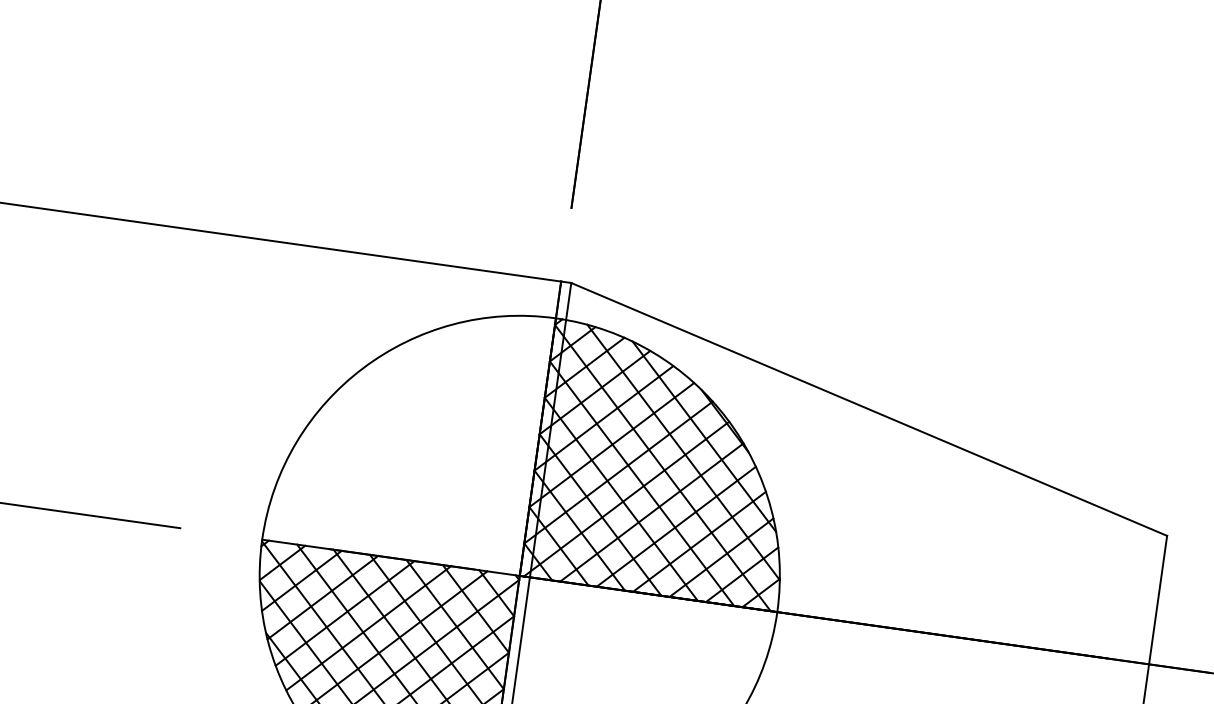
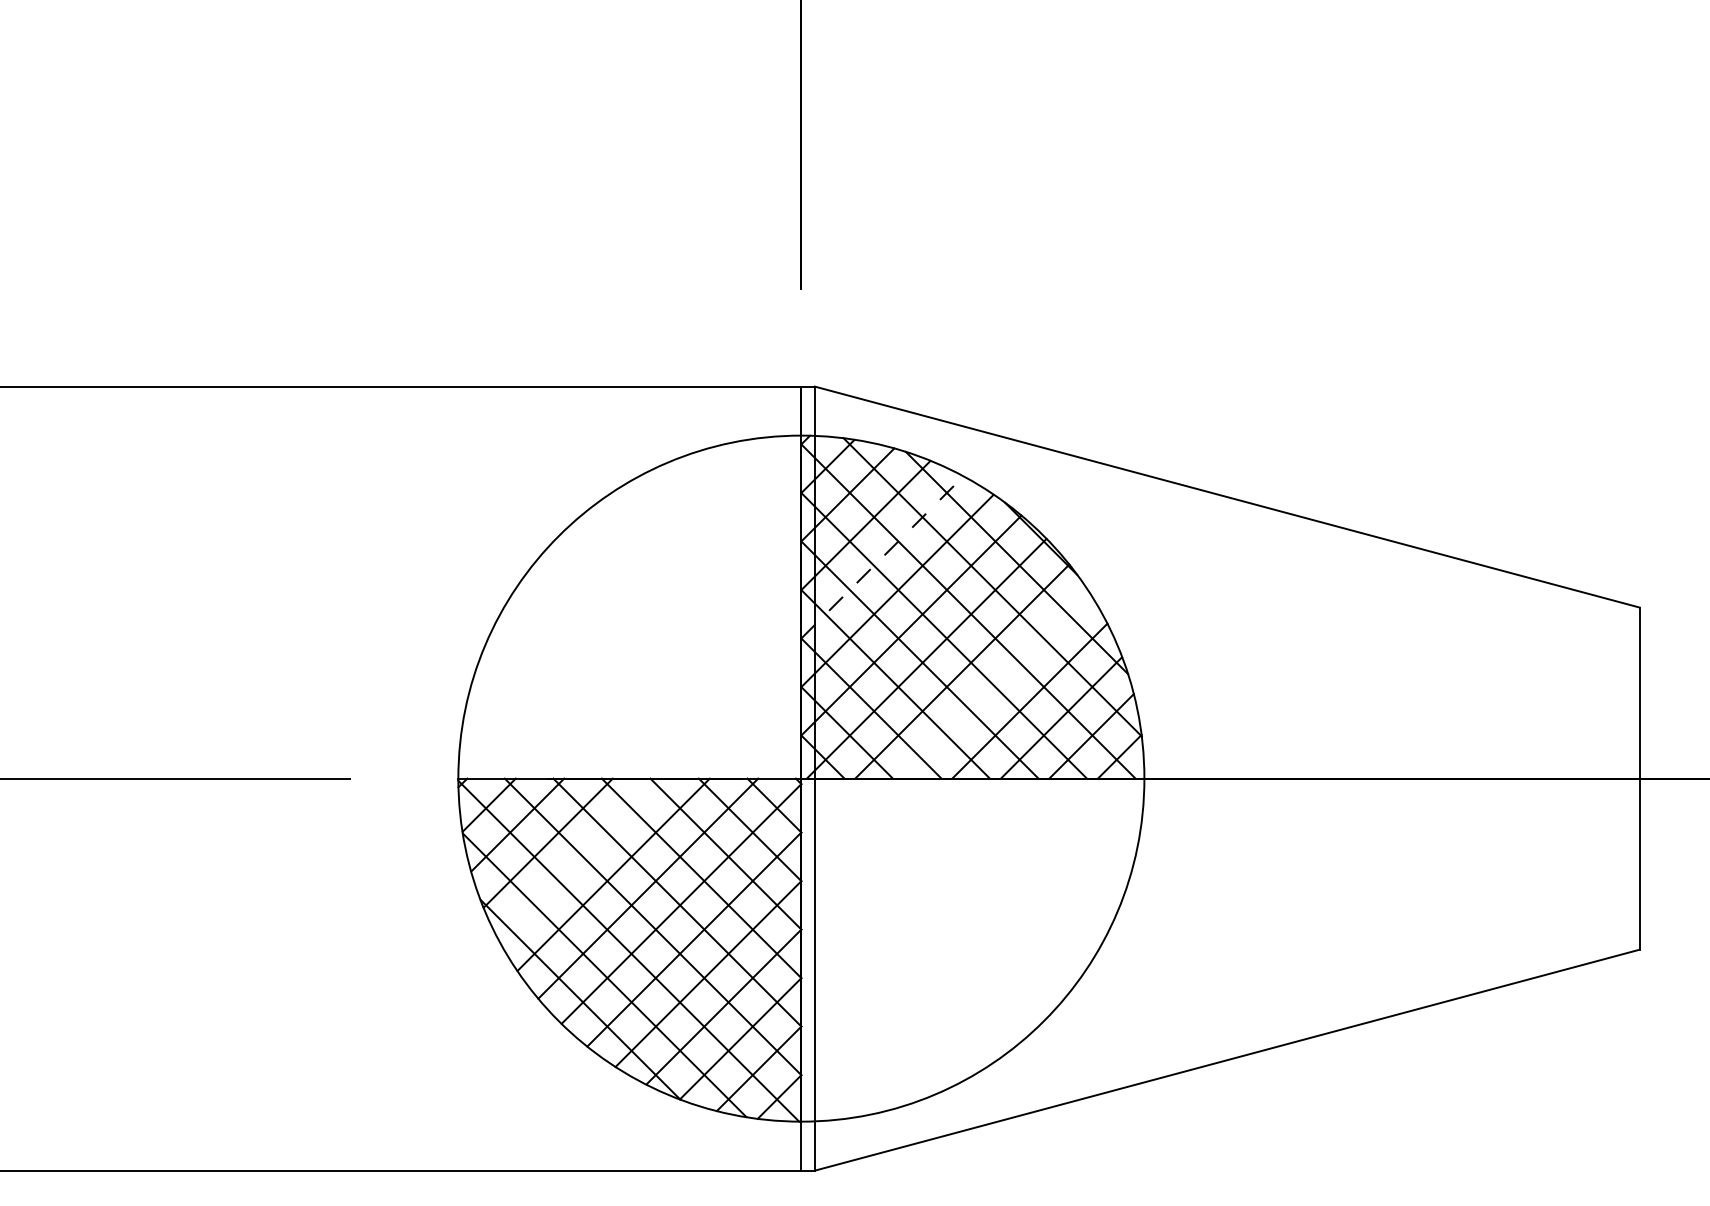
line: (604, 418) -> (882, 557), solid -> dashed
line: (676, 526) -> (996, 685), removed
line: (345, 613) -> (580, 859), removed

